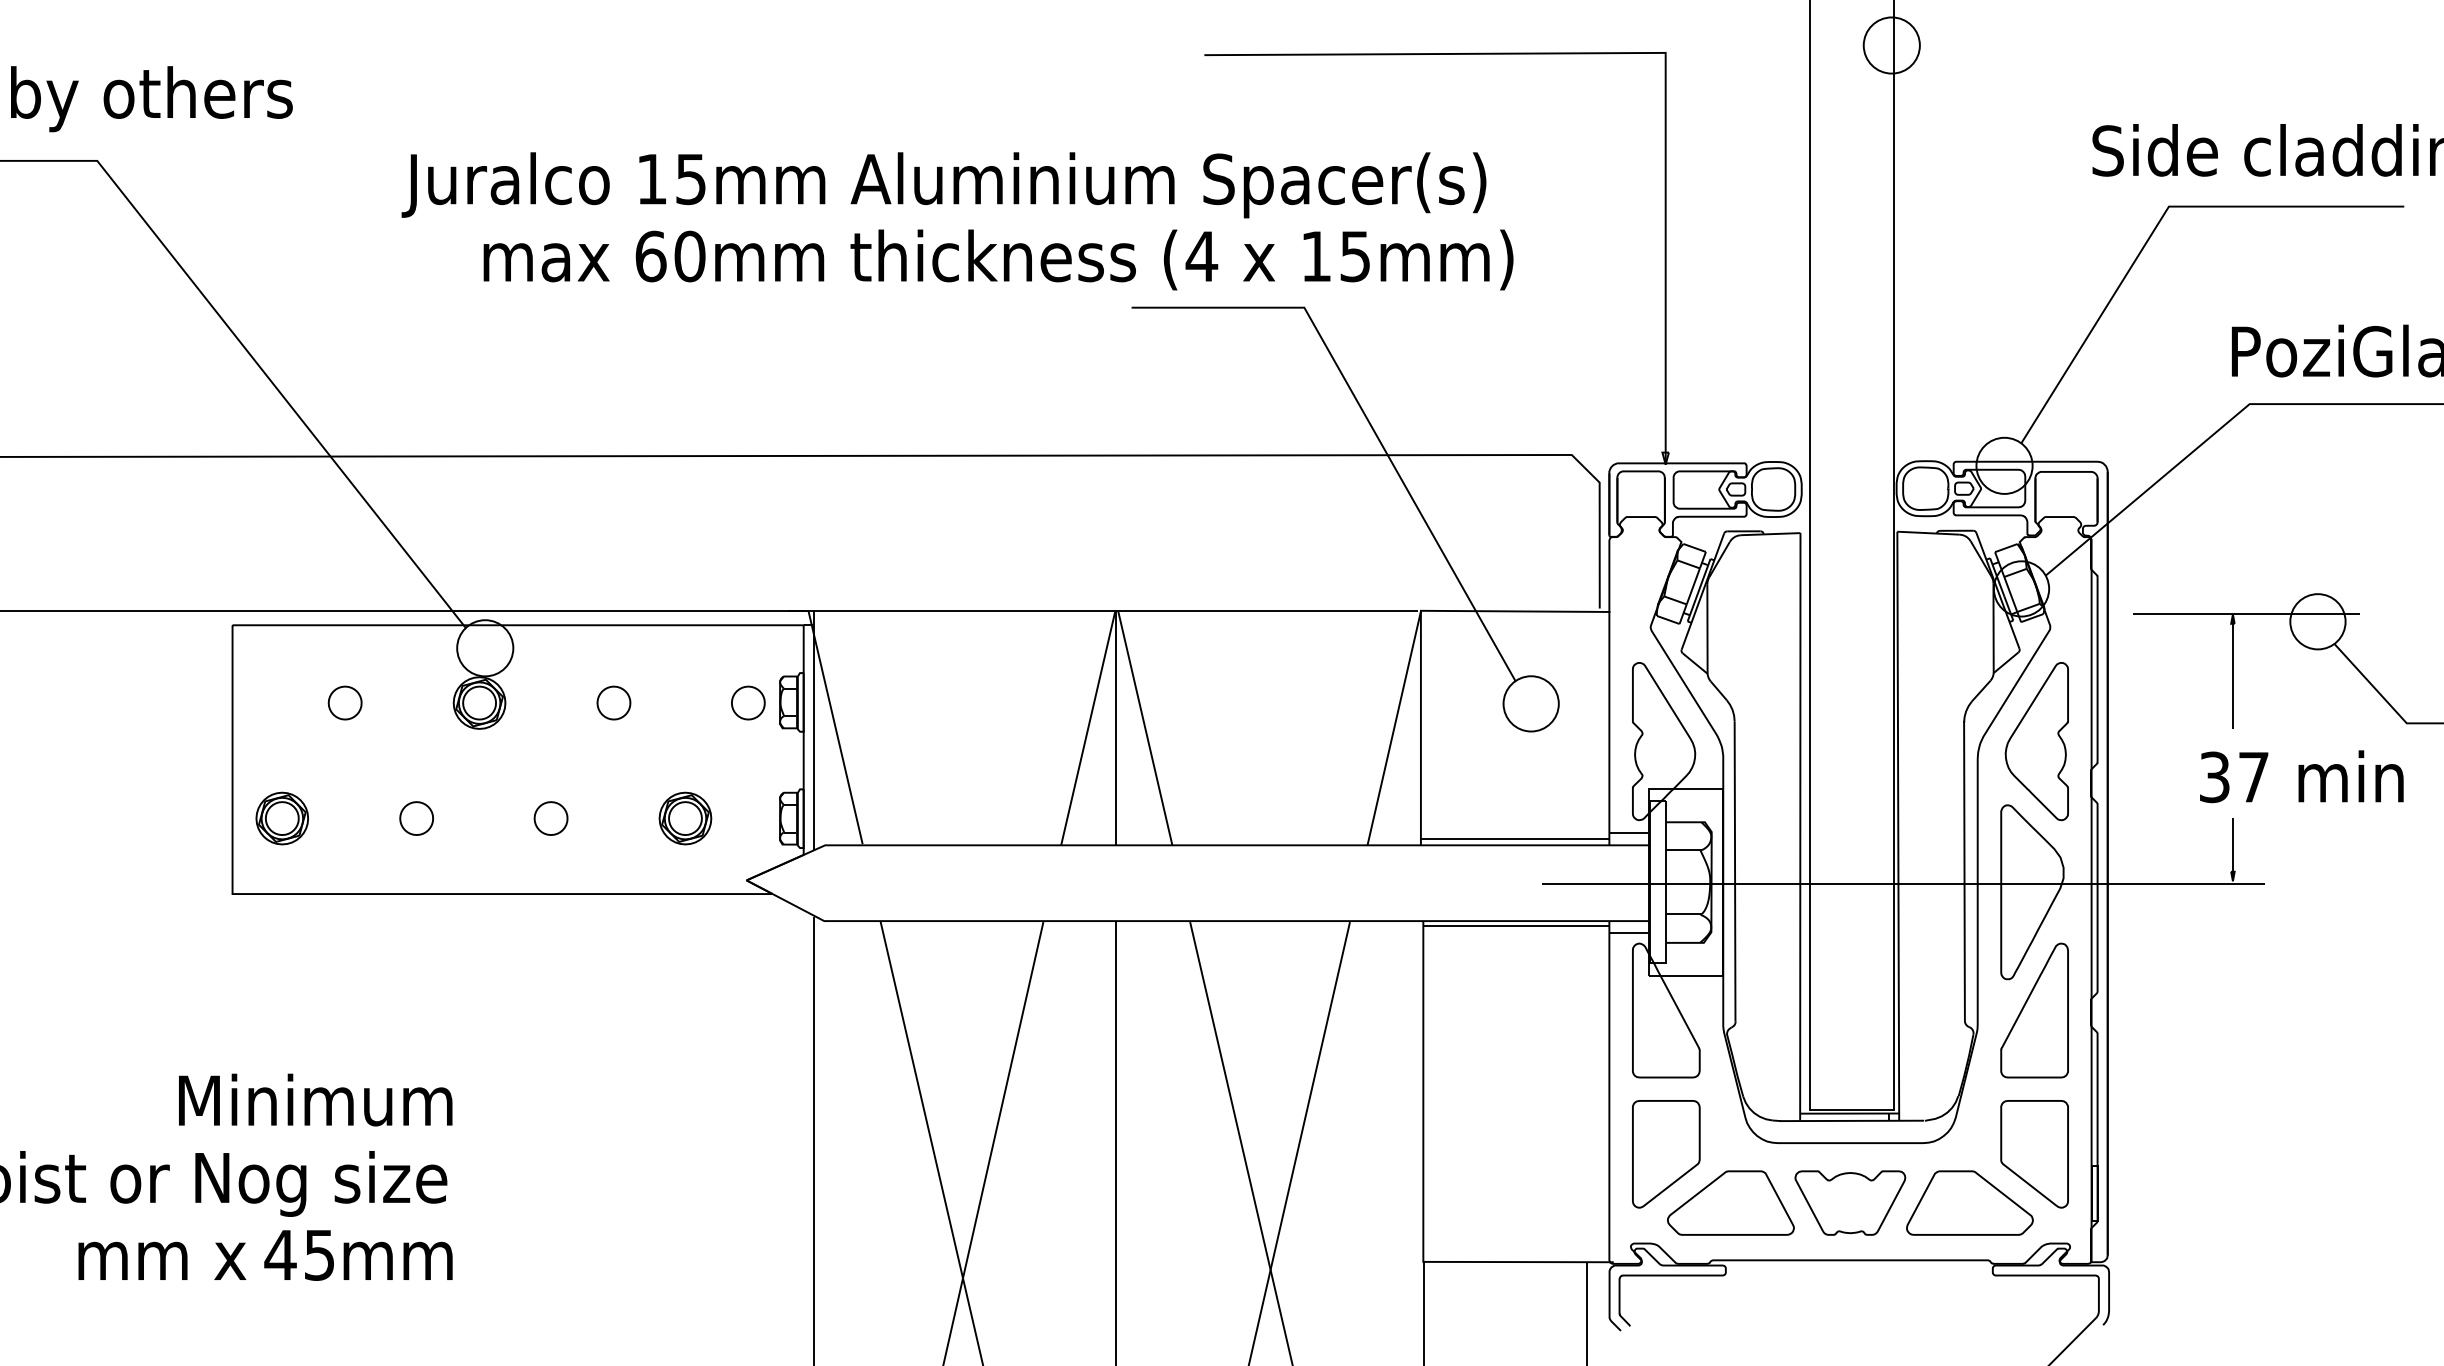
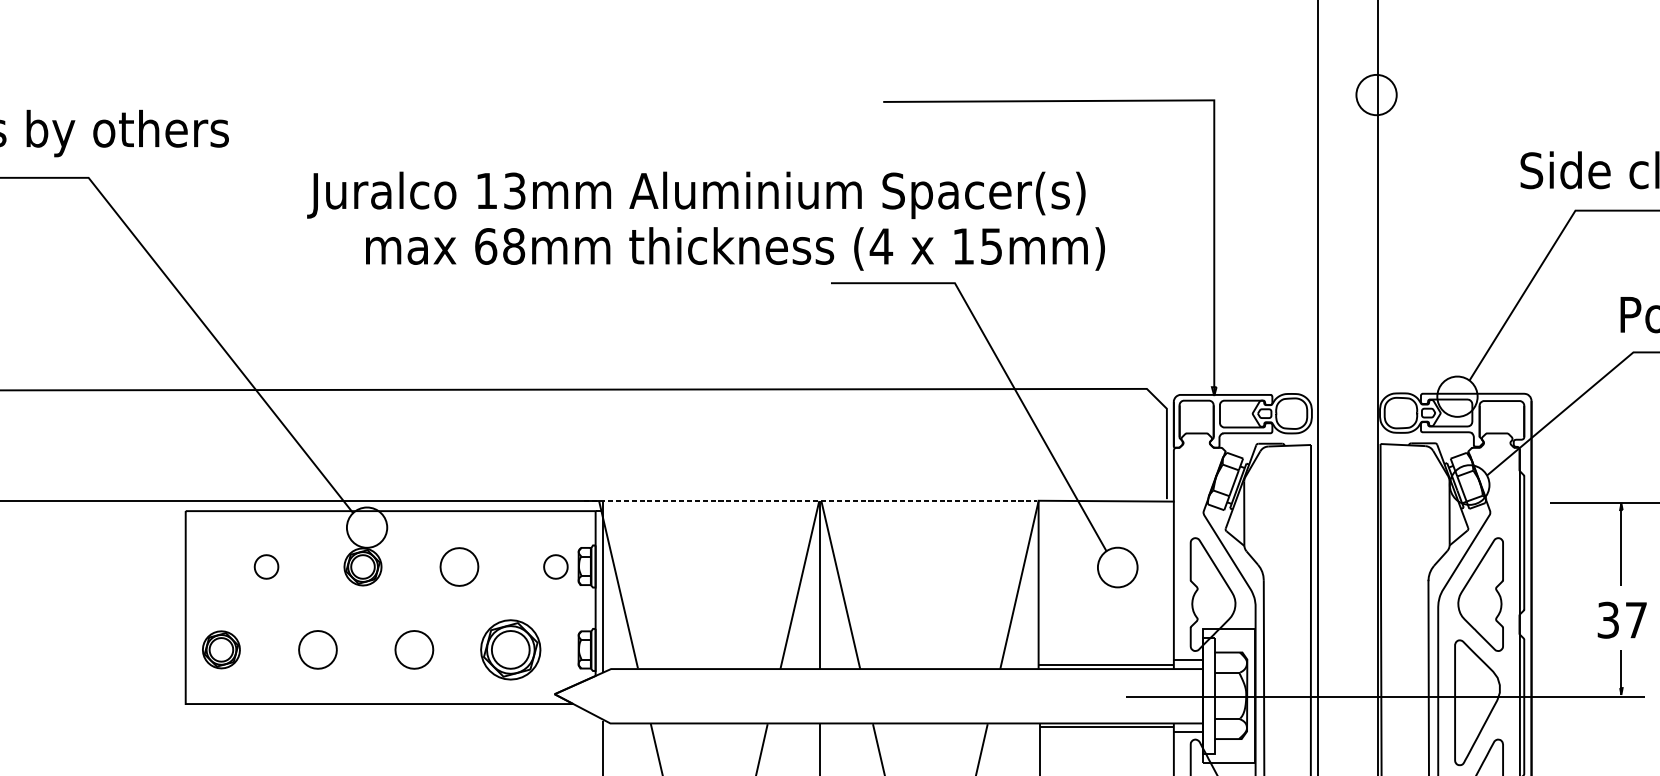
text: (691, 178) -> (515, 190), 15mm -> 13mm
text: (689, 256) -> (513, 246), 60mm -> 68mm
line: (1103, 611) -> (810, 501), solid -> dashed
part: (613, 702) -> (459, 566), size x1.6
part: (416, 818) -> (317, 649), size x1.6
part: (550, 818) -> (413, 649), size x1.6
part: (685, 818) -> (510, 649), size x1.6

